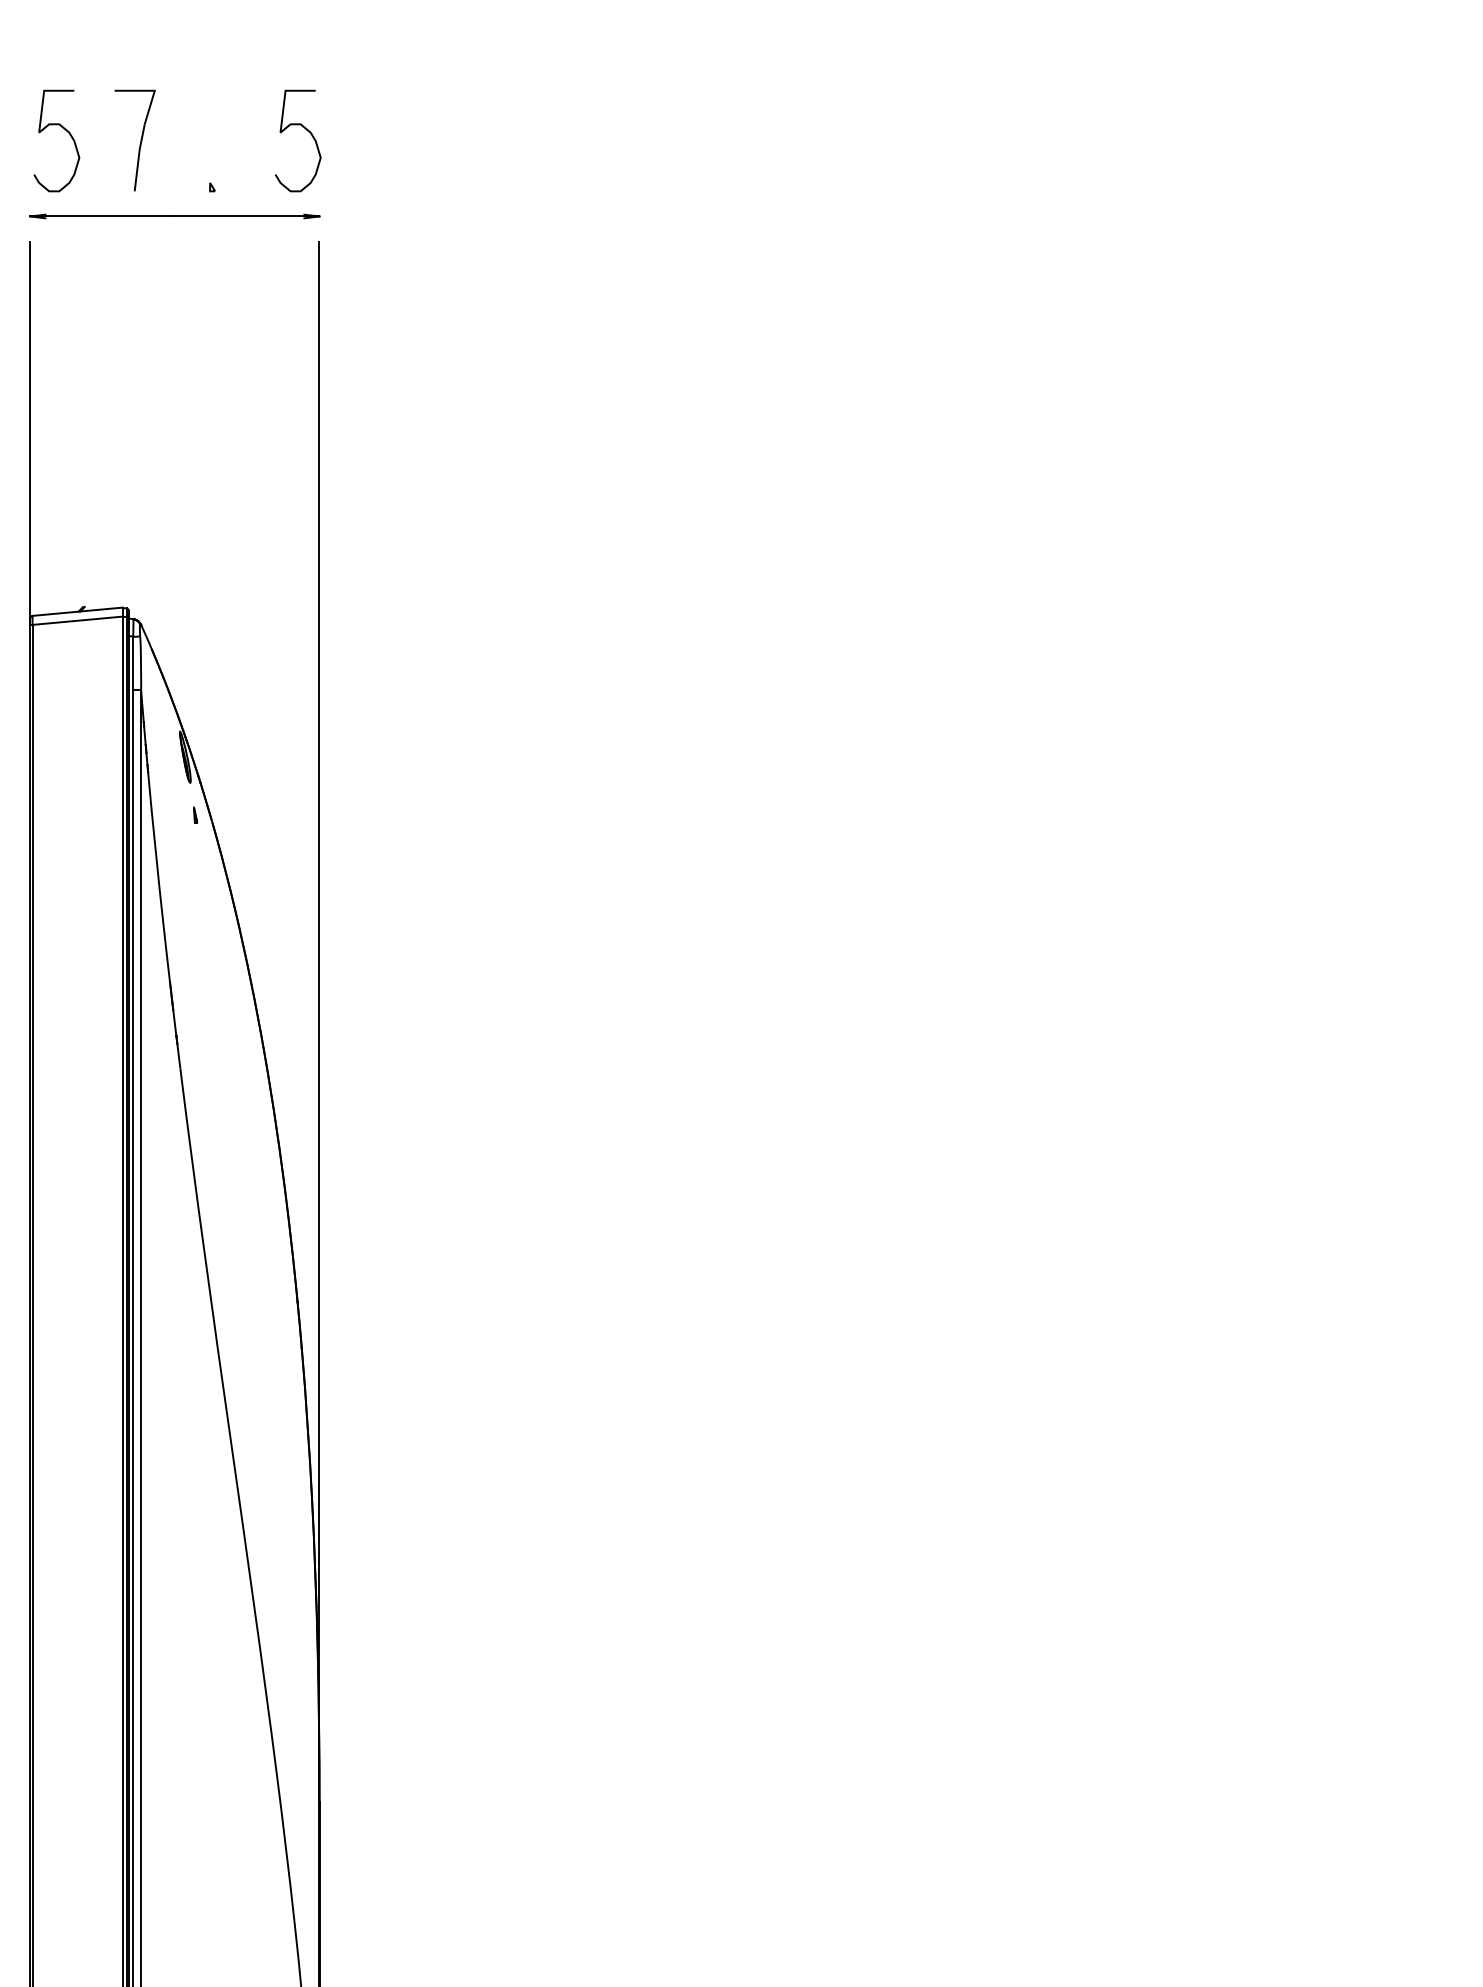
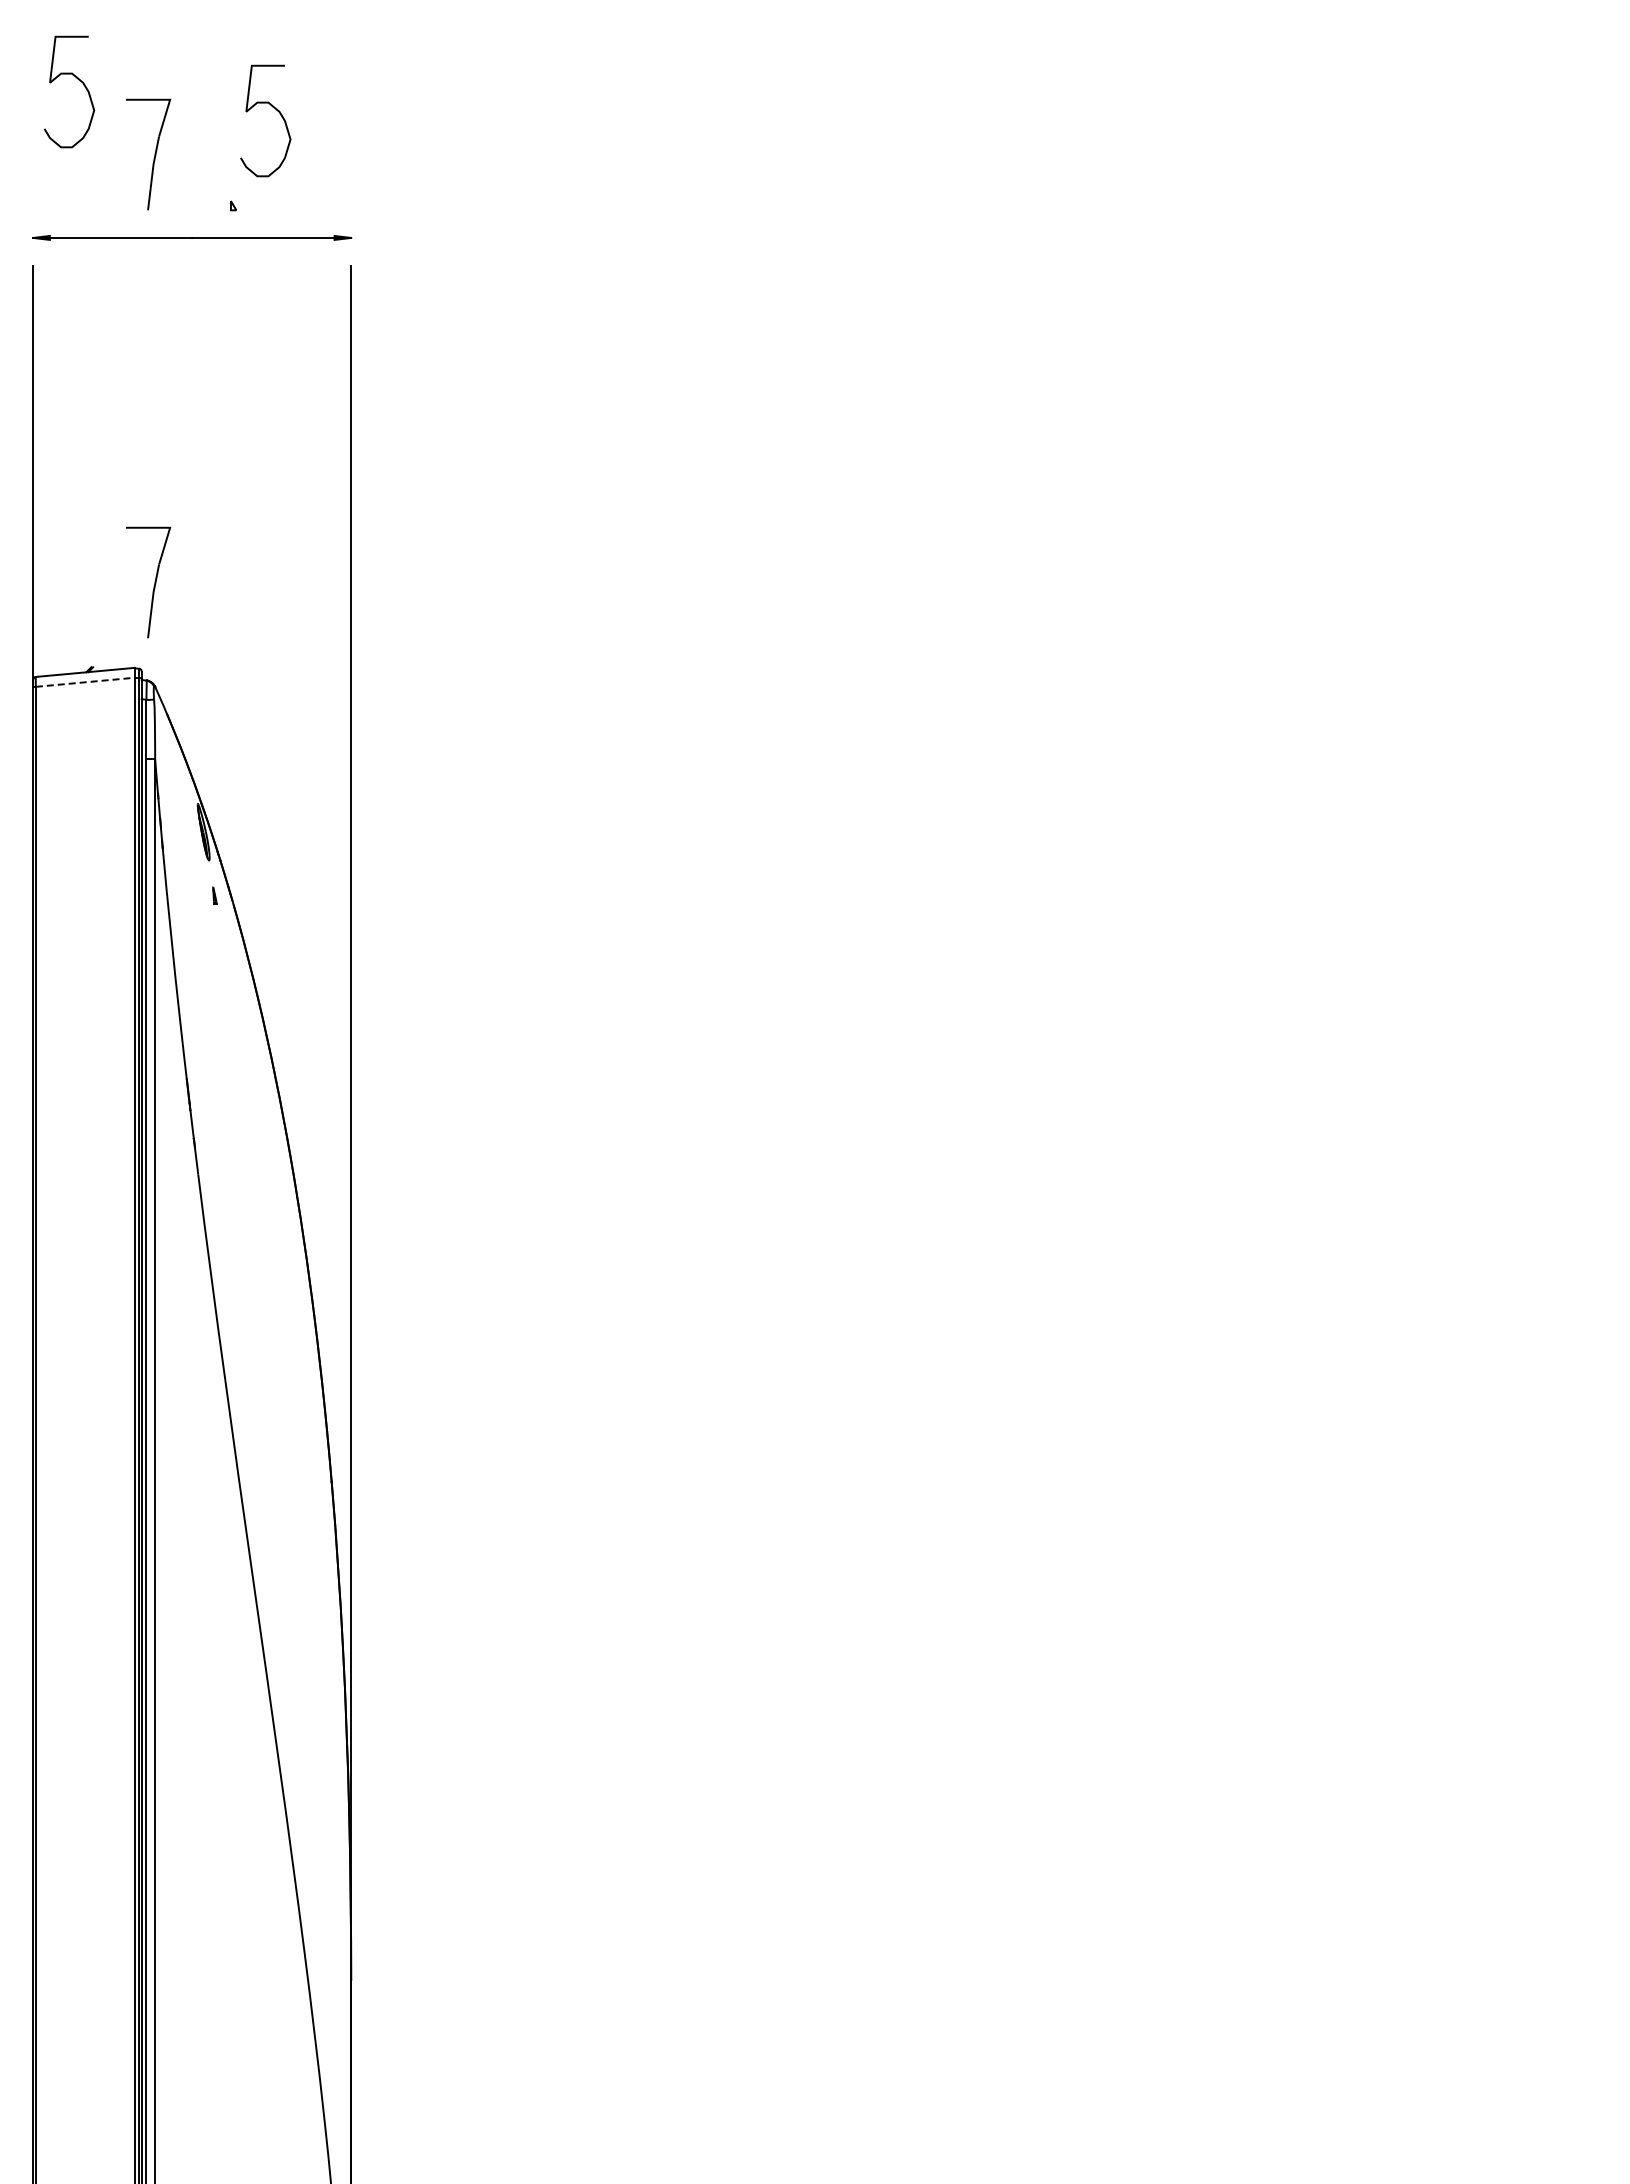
curve: (305, 129) -> (273, 108), moved
curve: (65, 130) -> (78, 80), moved
part: (135, 529) -> (148, 582), added
line: (77, 620) -> (85, 682), solid -> dashed

